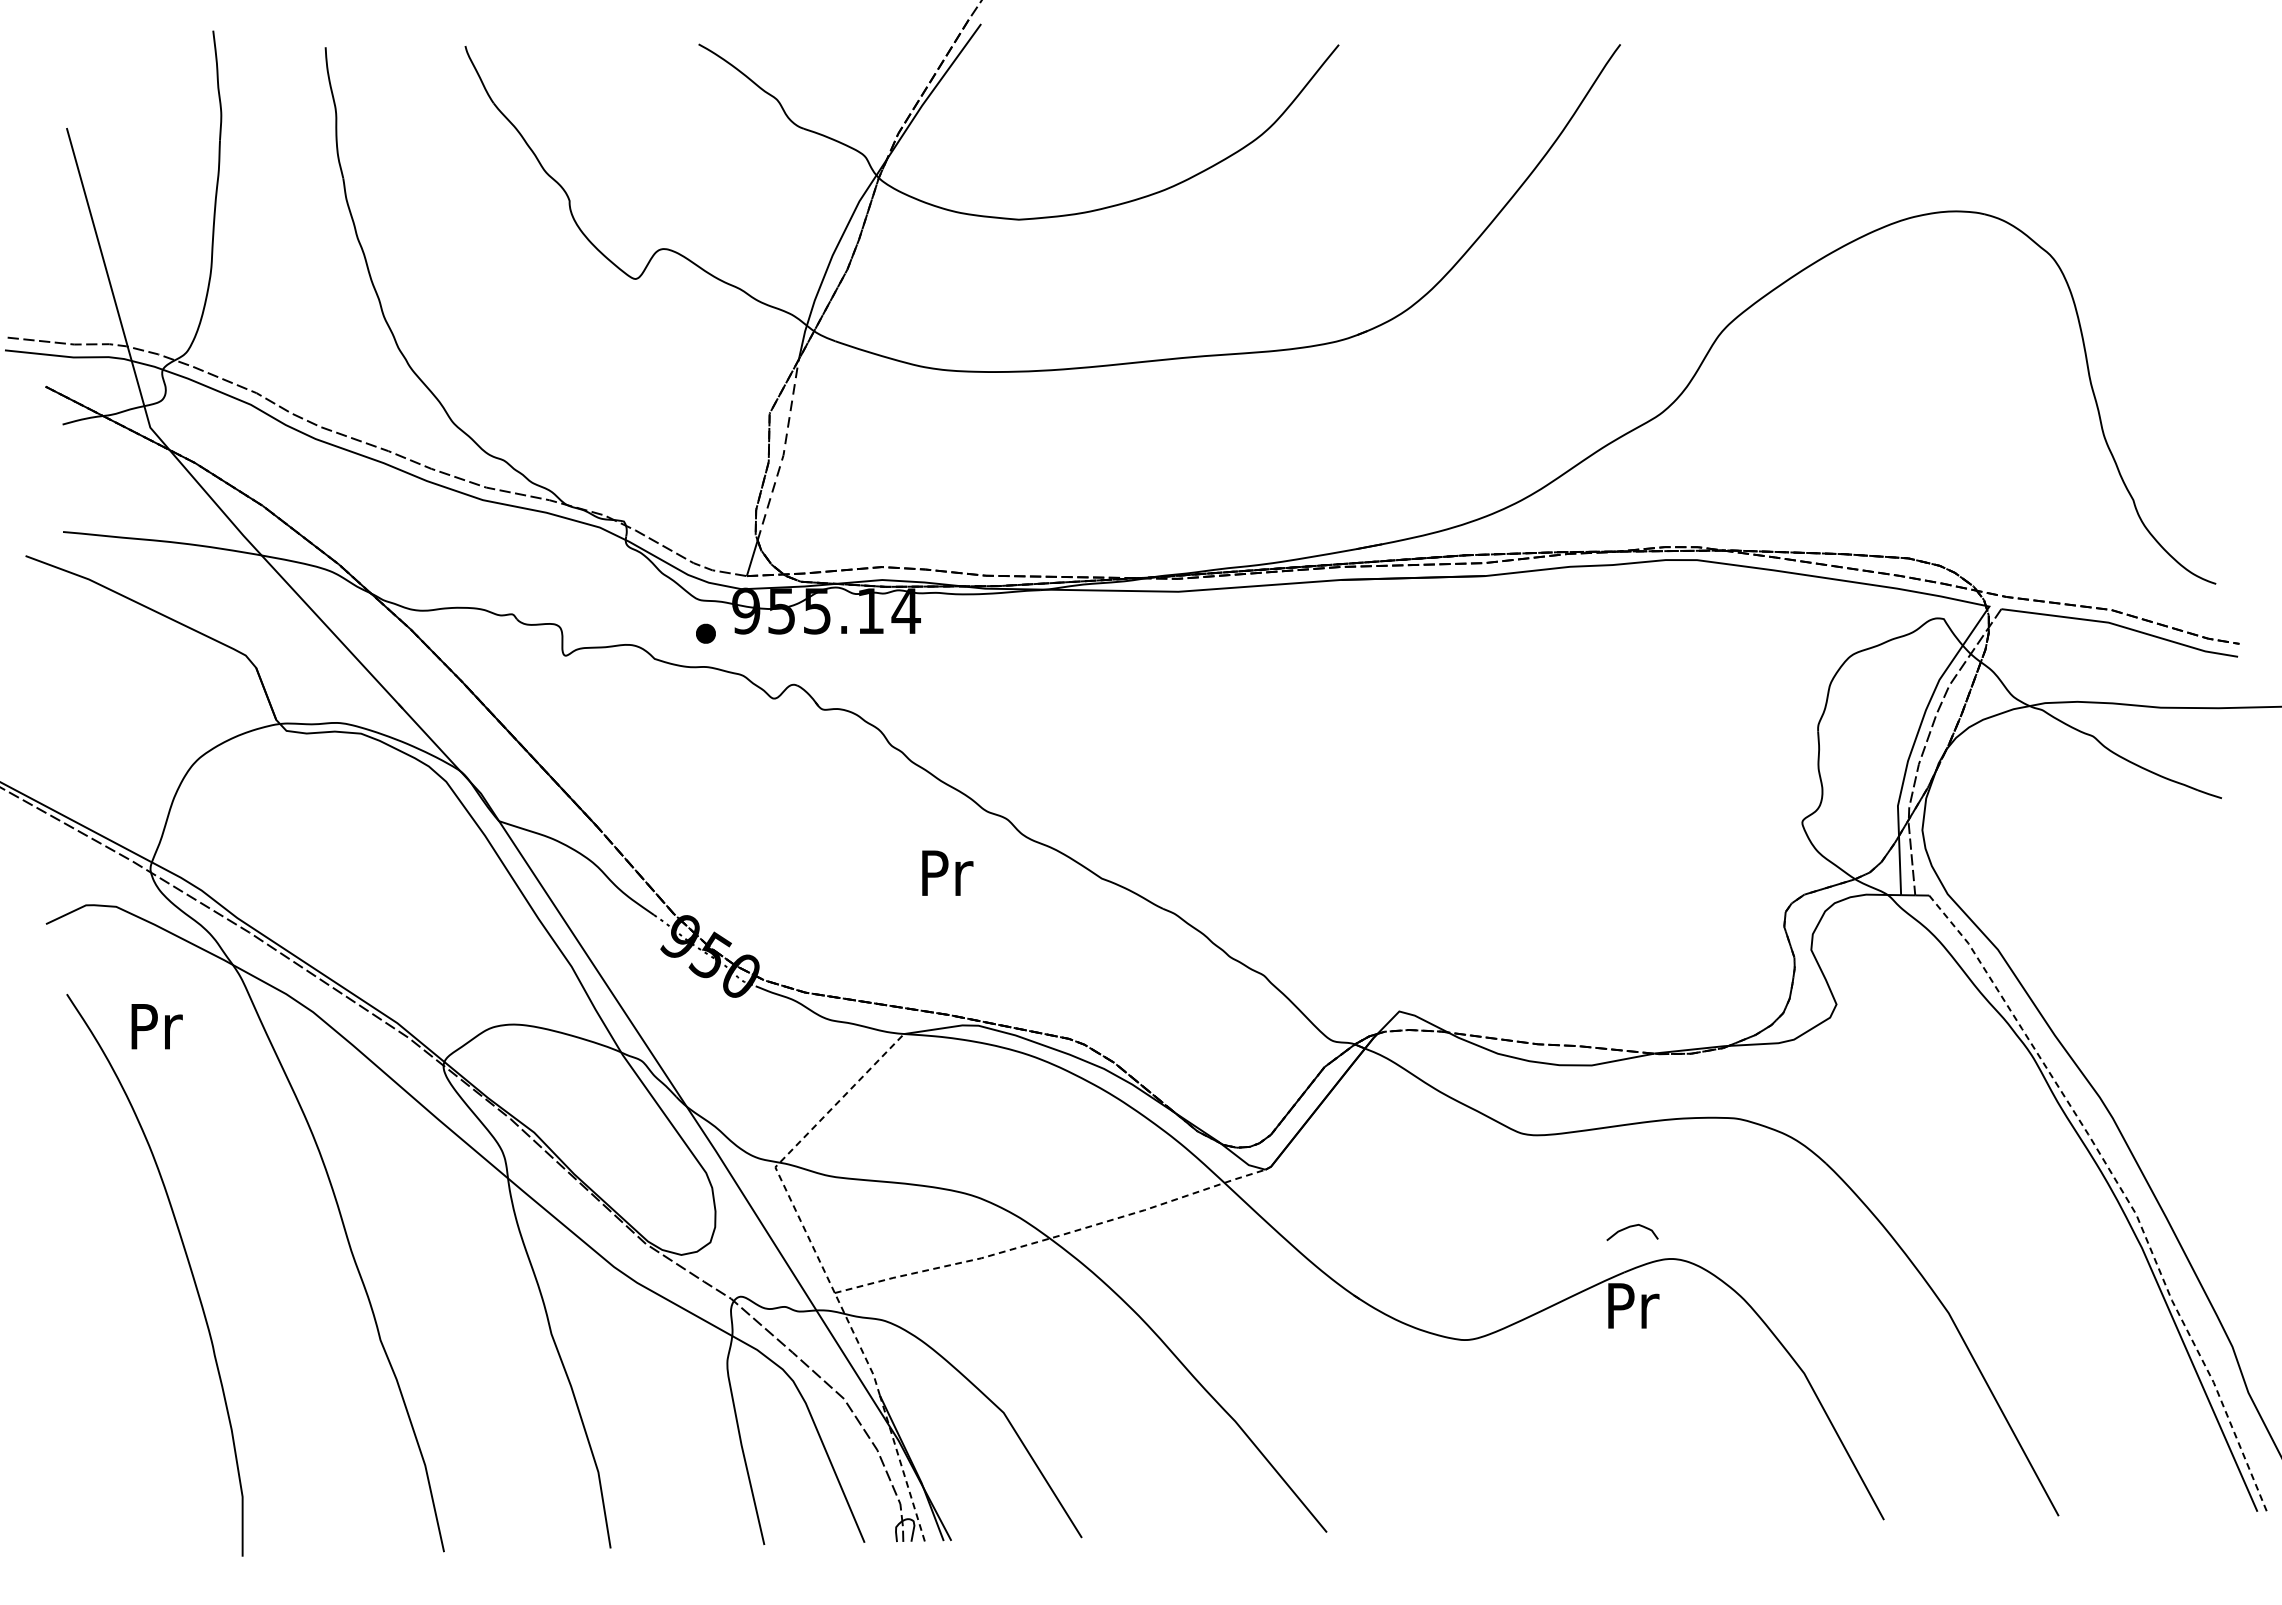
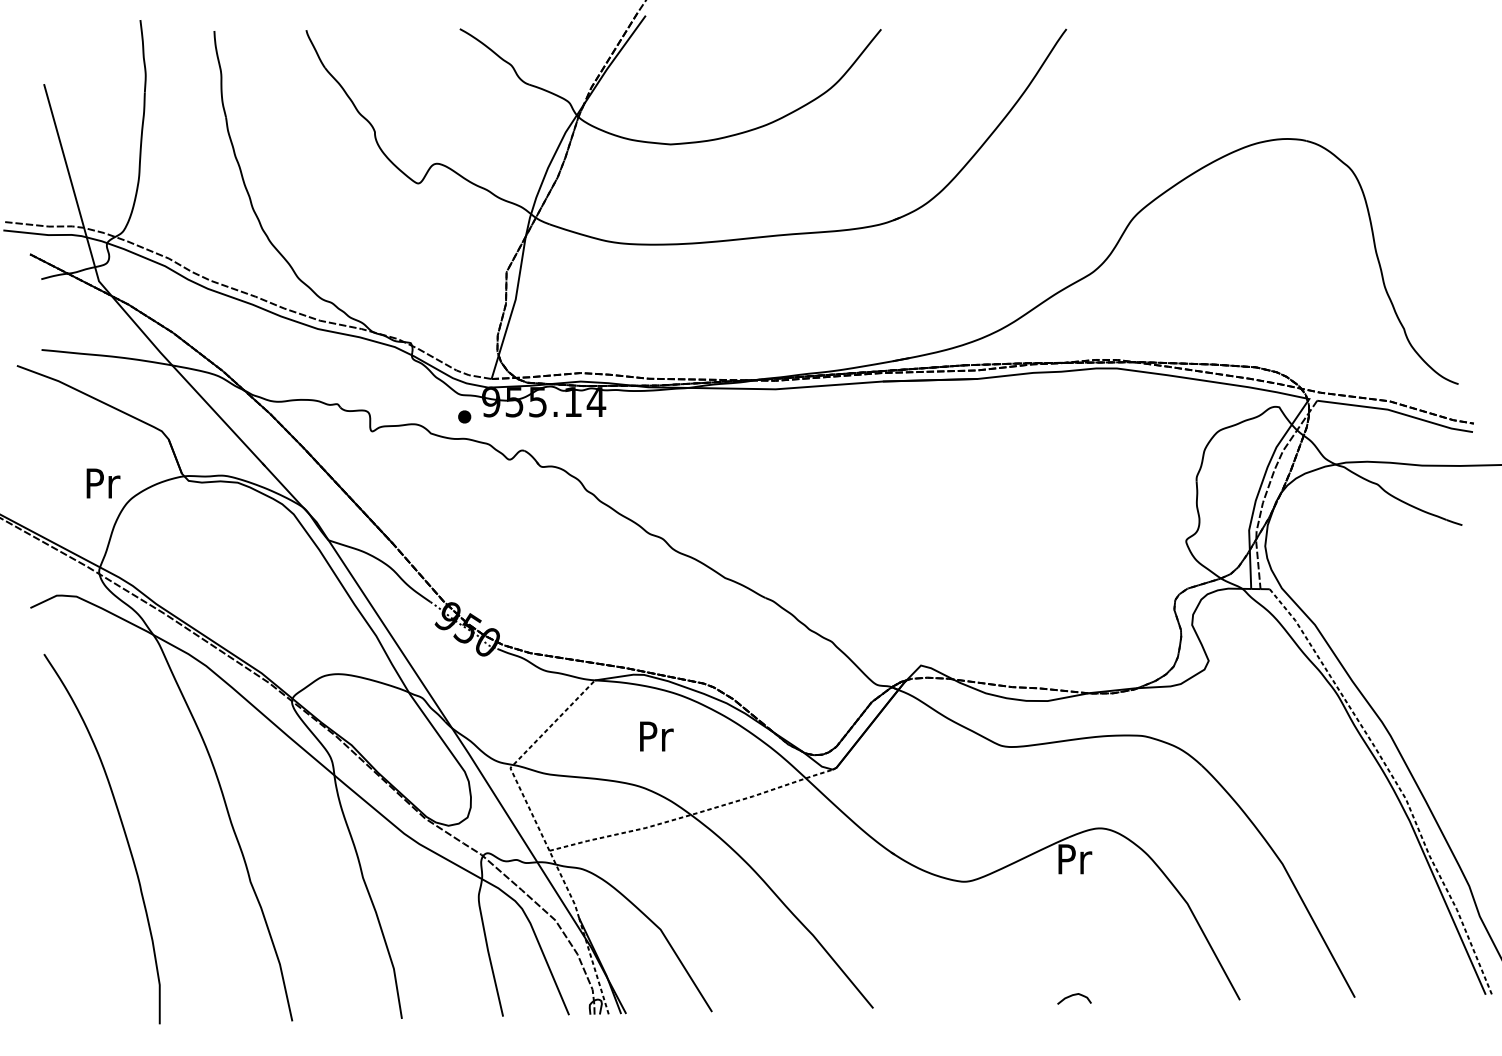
line: (784, 450) -> (516, 296), dashed -> solid
text: (947, 873) -> (656, 736), moved
text: (157, 1026) -> (103, 483), moved
curve: (1629, 1228) -> (1072, 996), moved

